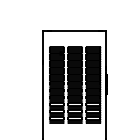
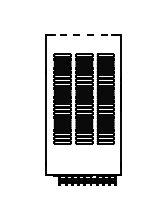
line: (74, 31) -> (83, 35), solid -> dashed

